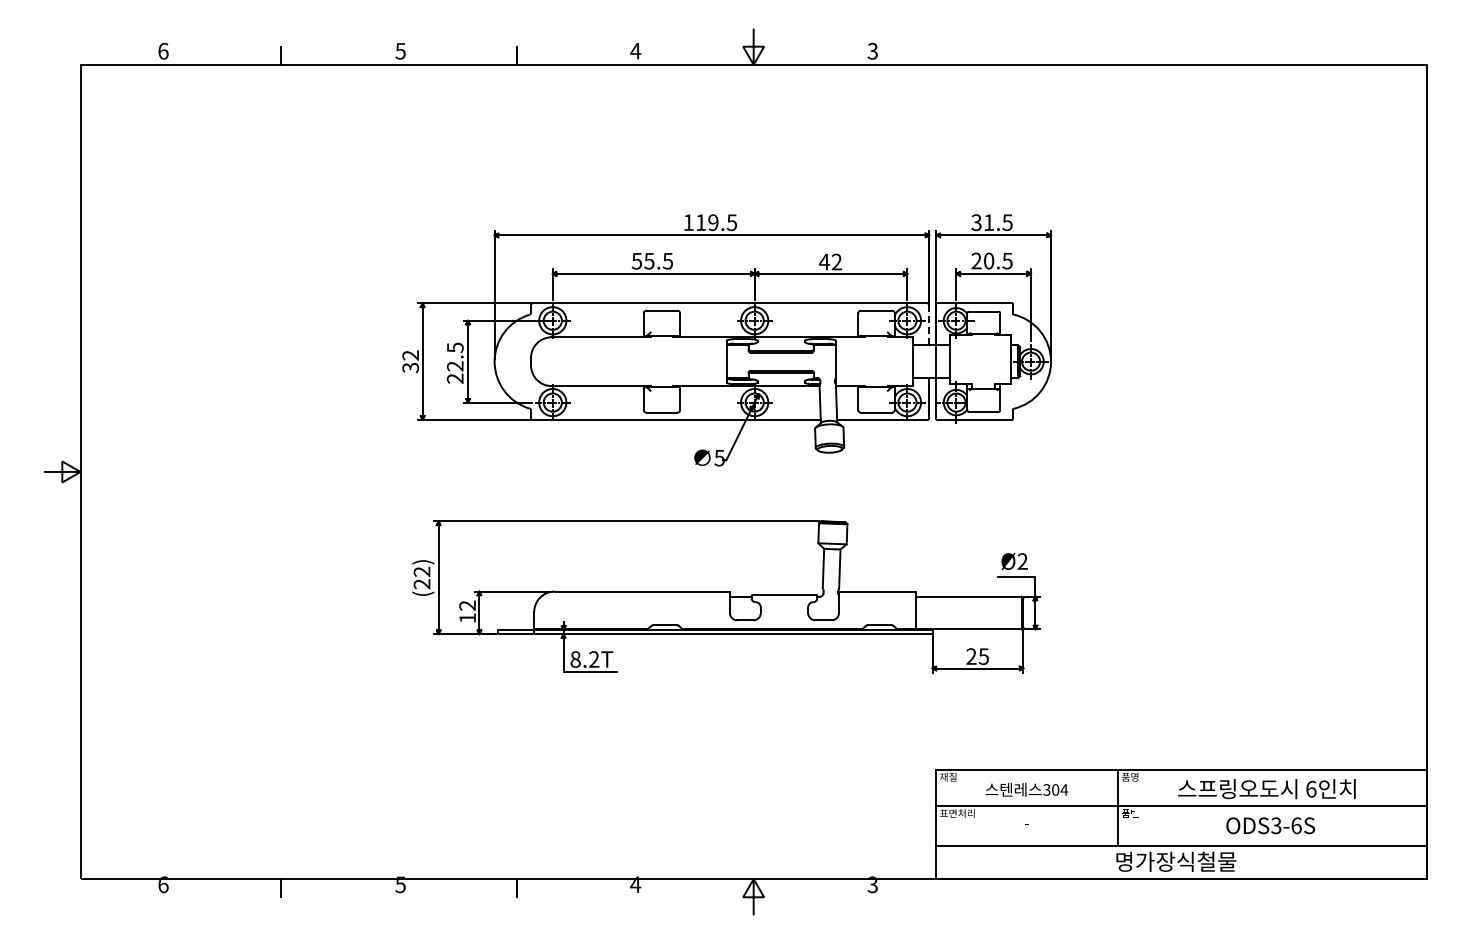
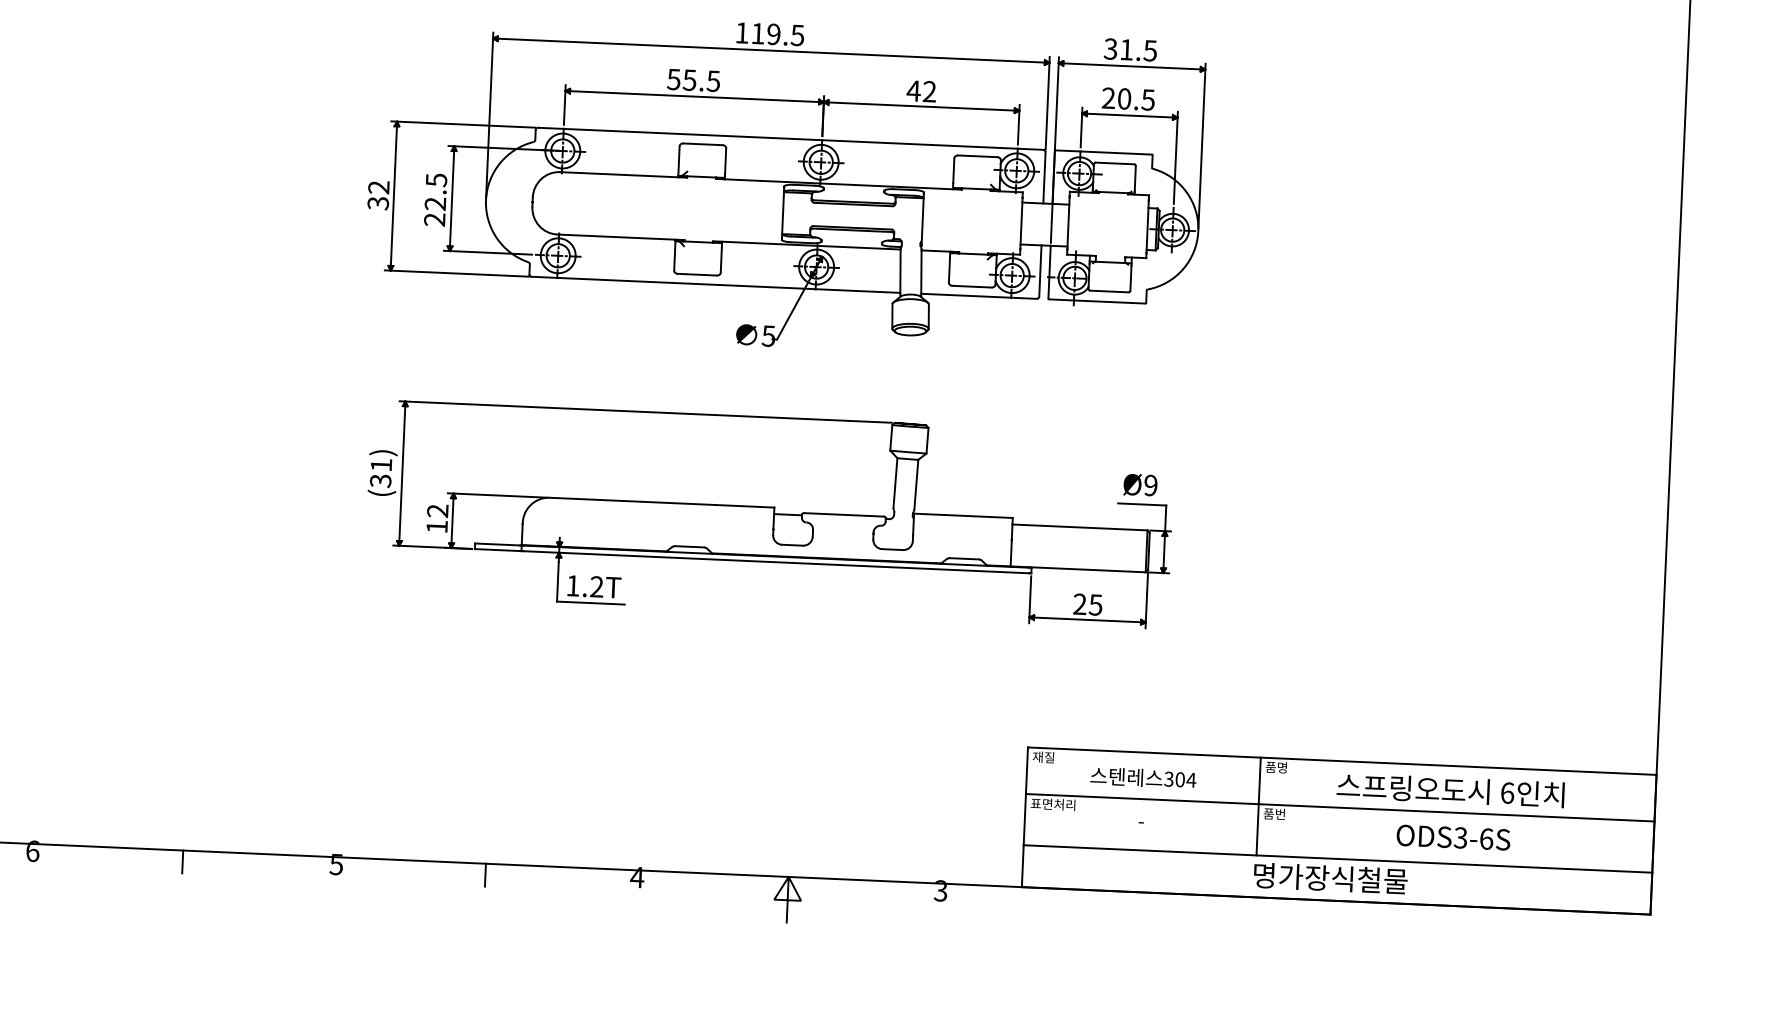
line: (929, 324) -> (1044, 176), dashed -> solid
text: (1022, 561) -> (1150, 485), Ø2 -> Ø9
text: (421, 577) -> (380, 472), (22) -> (31)
text: (575, 659) -> (572, 585), 8.2T -> 1.2T

